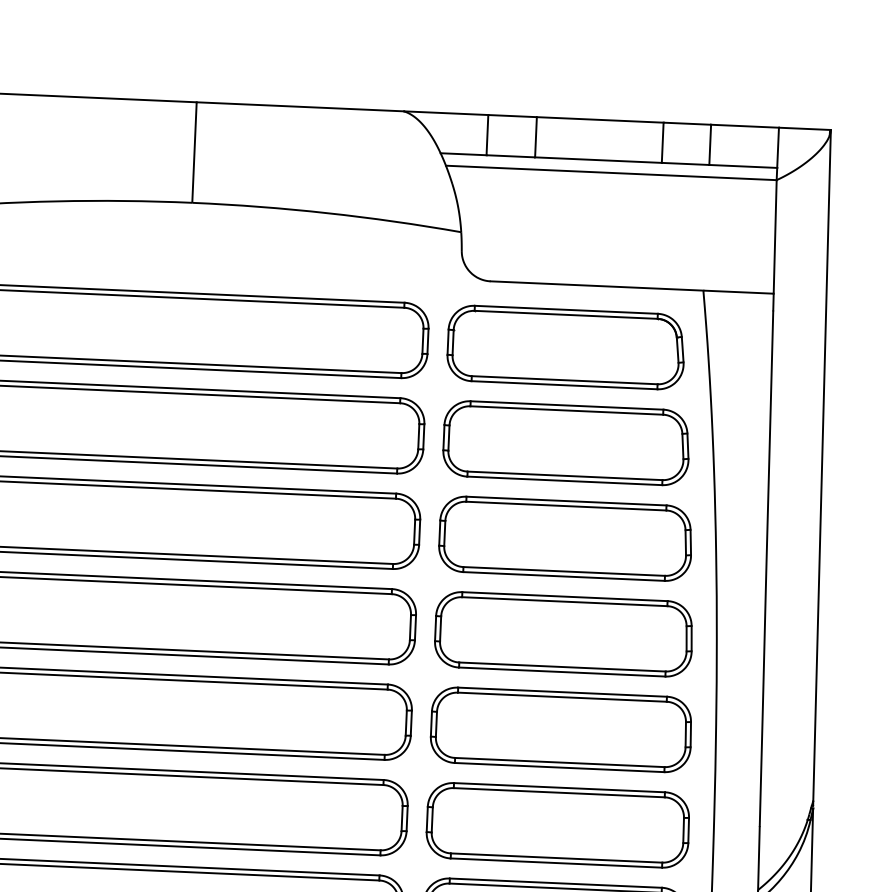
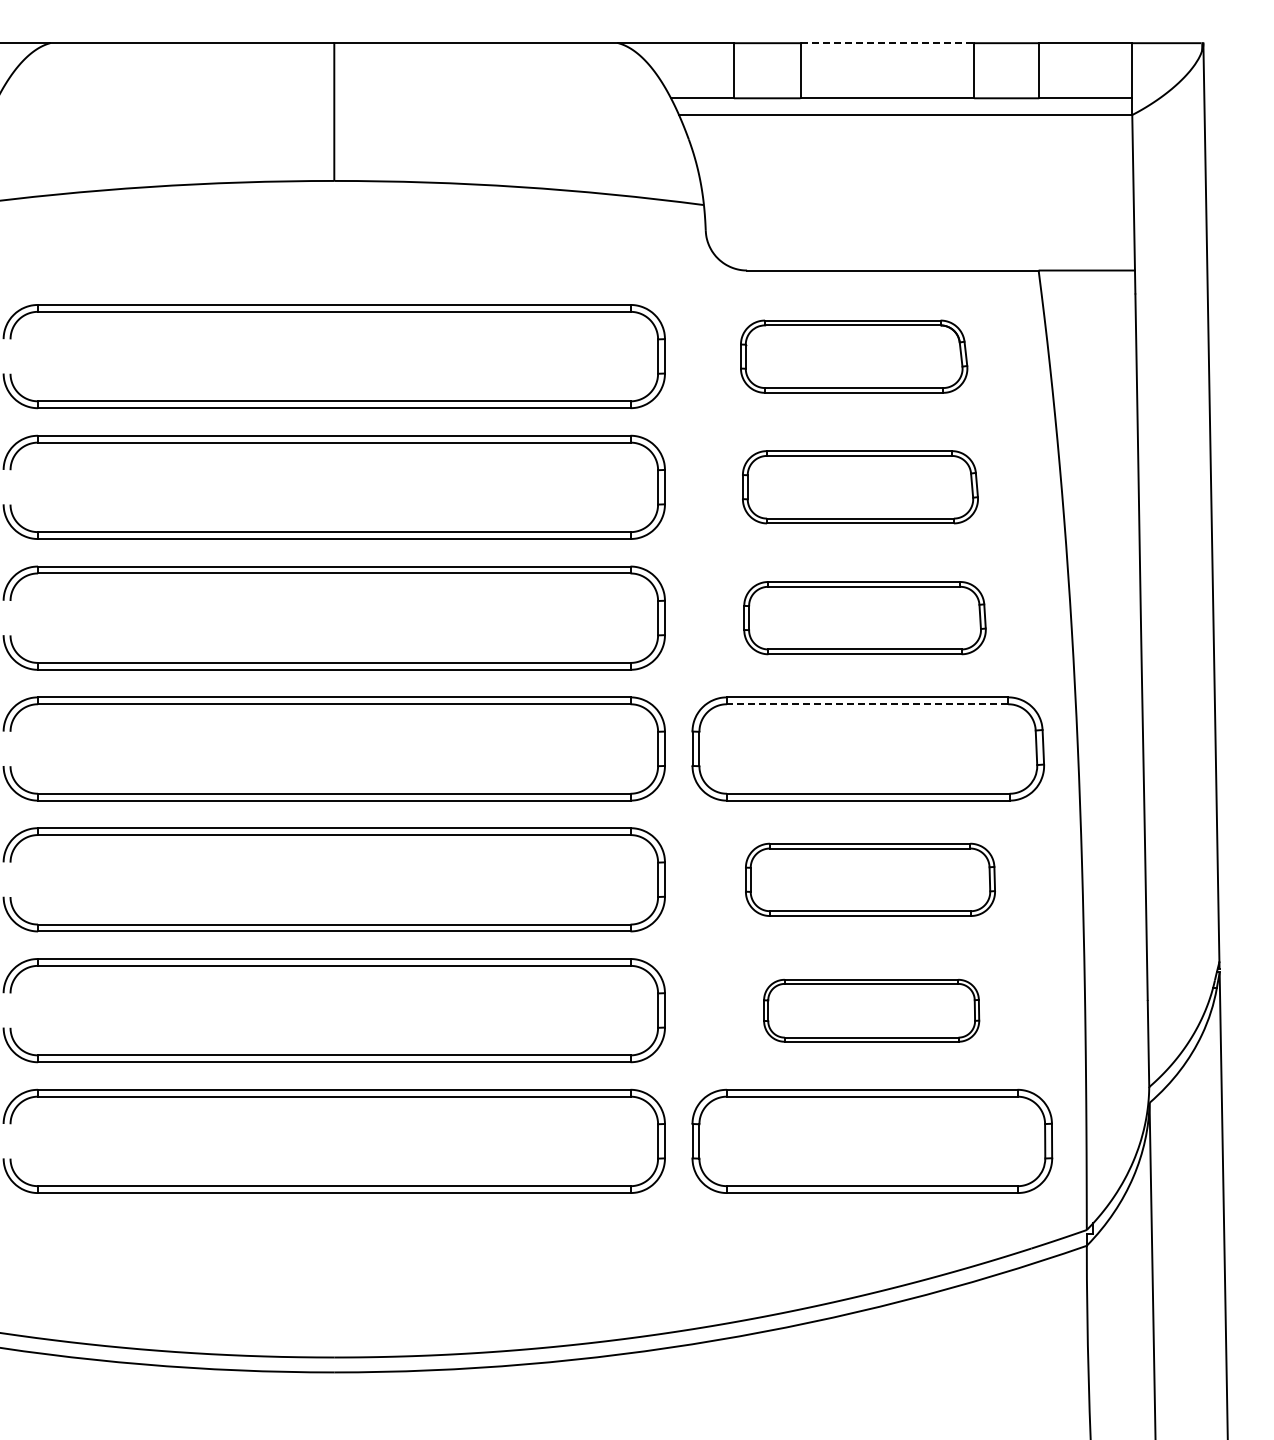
line: (600, 120) -> (887, 43), solid -> dashed
part: (565, 347) -> (853, 356), size x0.7
part: (566, 442) -> (860, 486), size x0.7
part: (565, 538) -> (864, 617), size x0.7
line: (564, 601) -> (867, 704), solid -> dashed
part: (561, 729) -> (870, 879), size x0.7
part: (557, 825) -> (871, 1010), size x0.6

